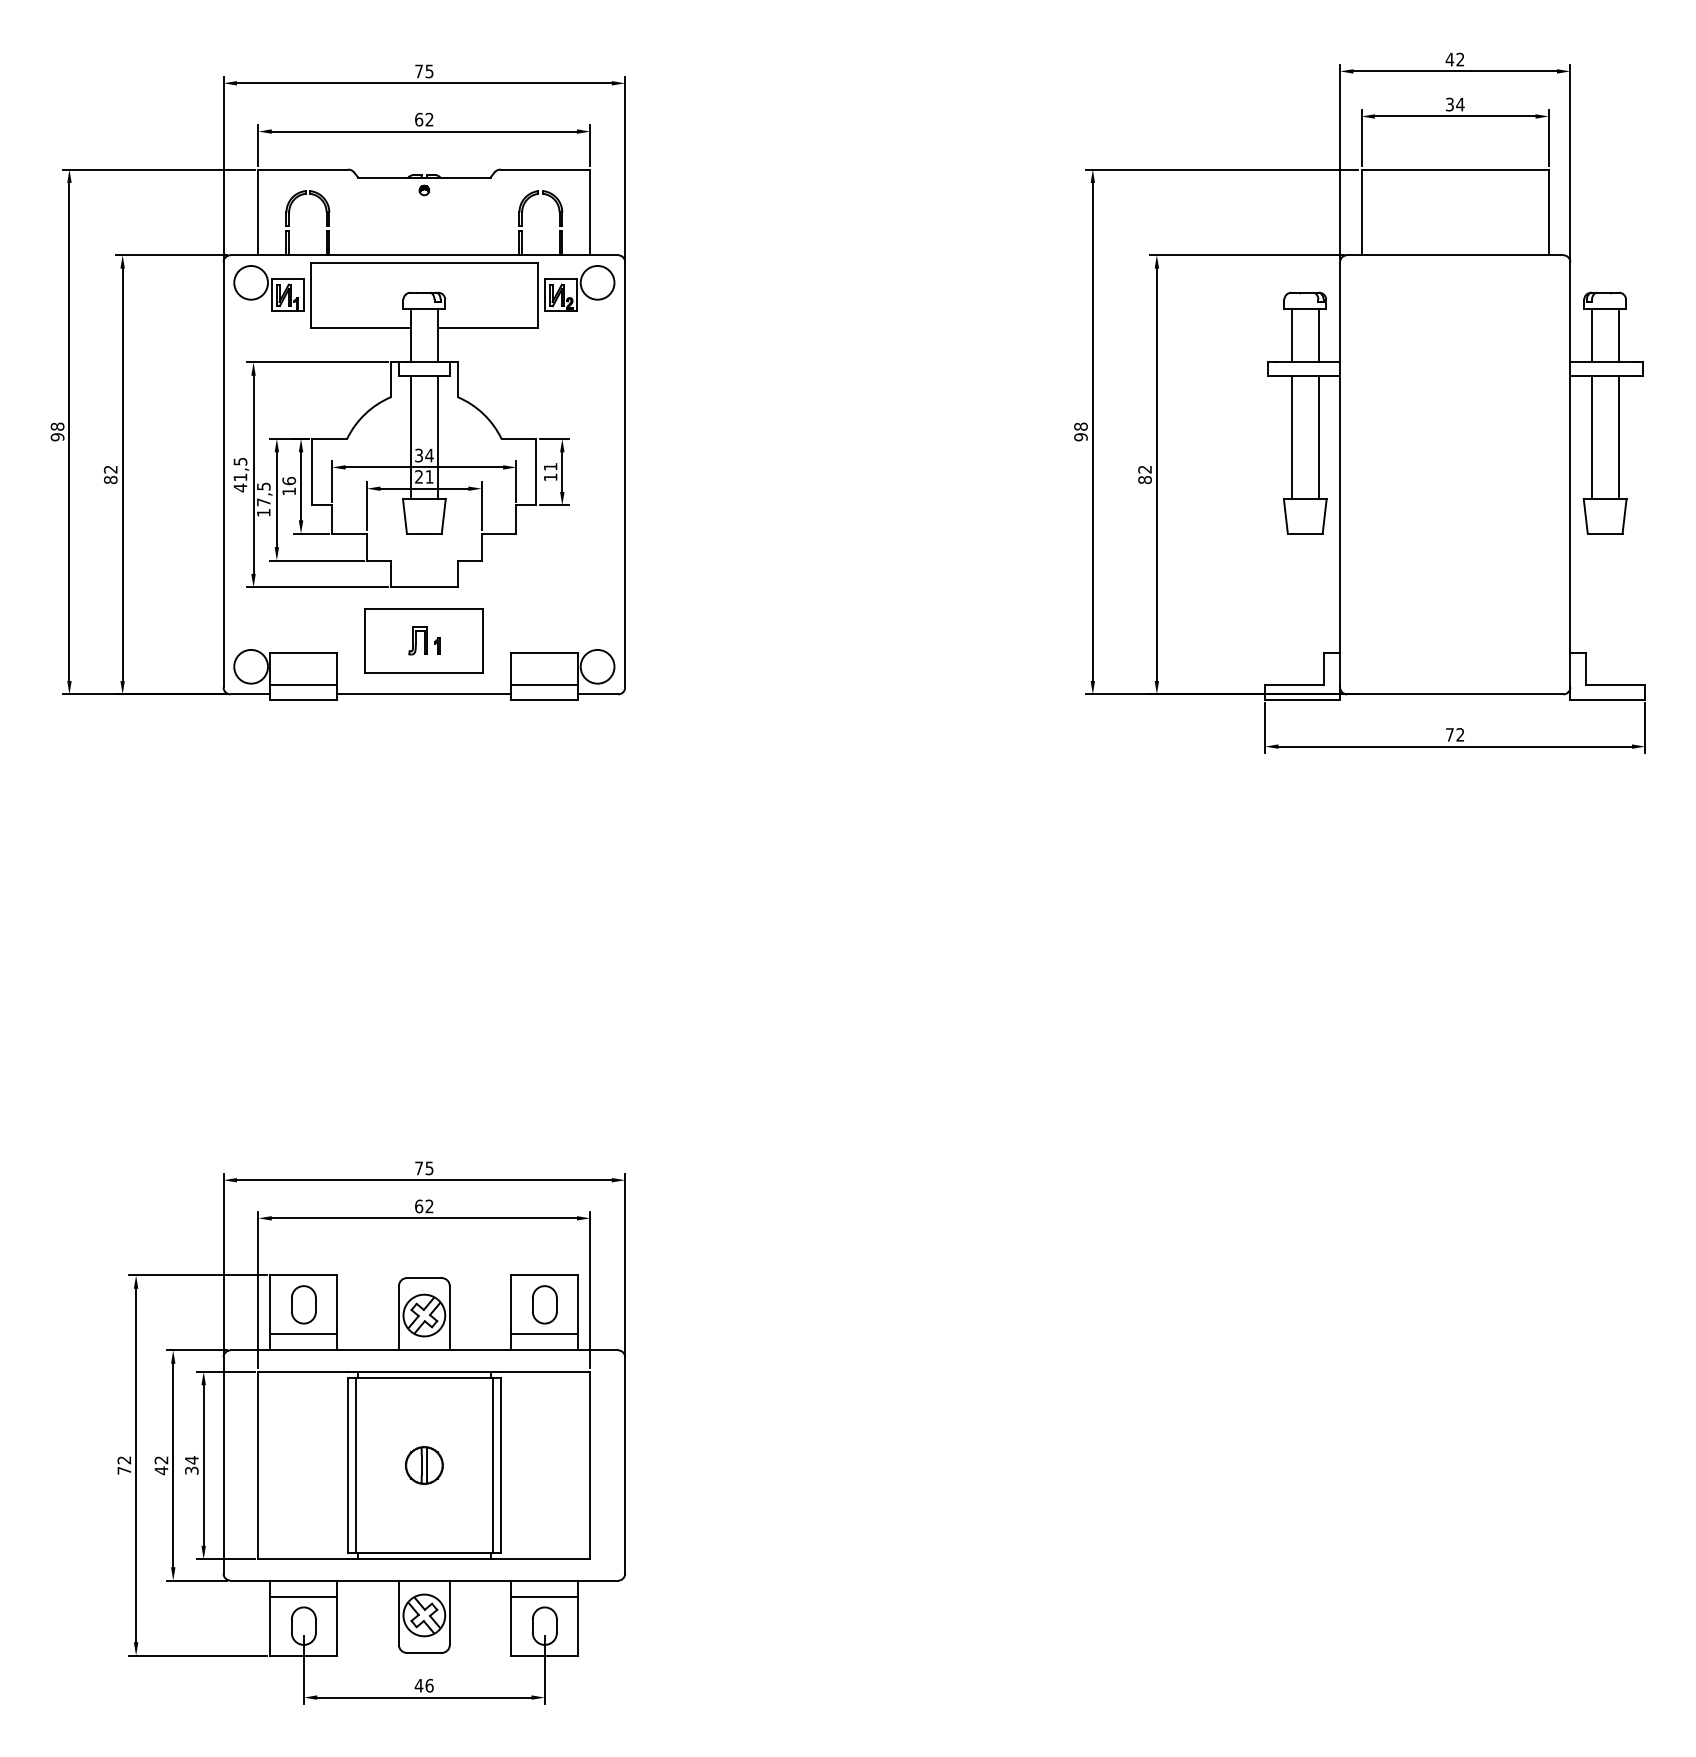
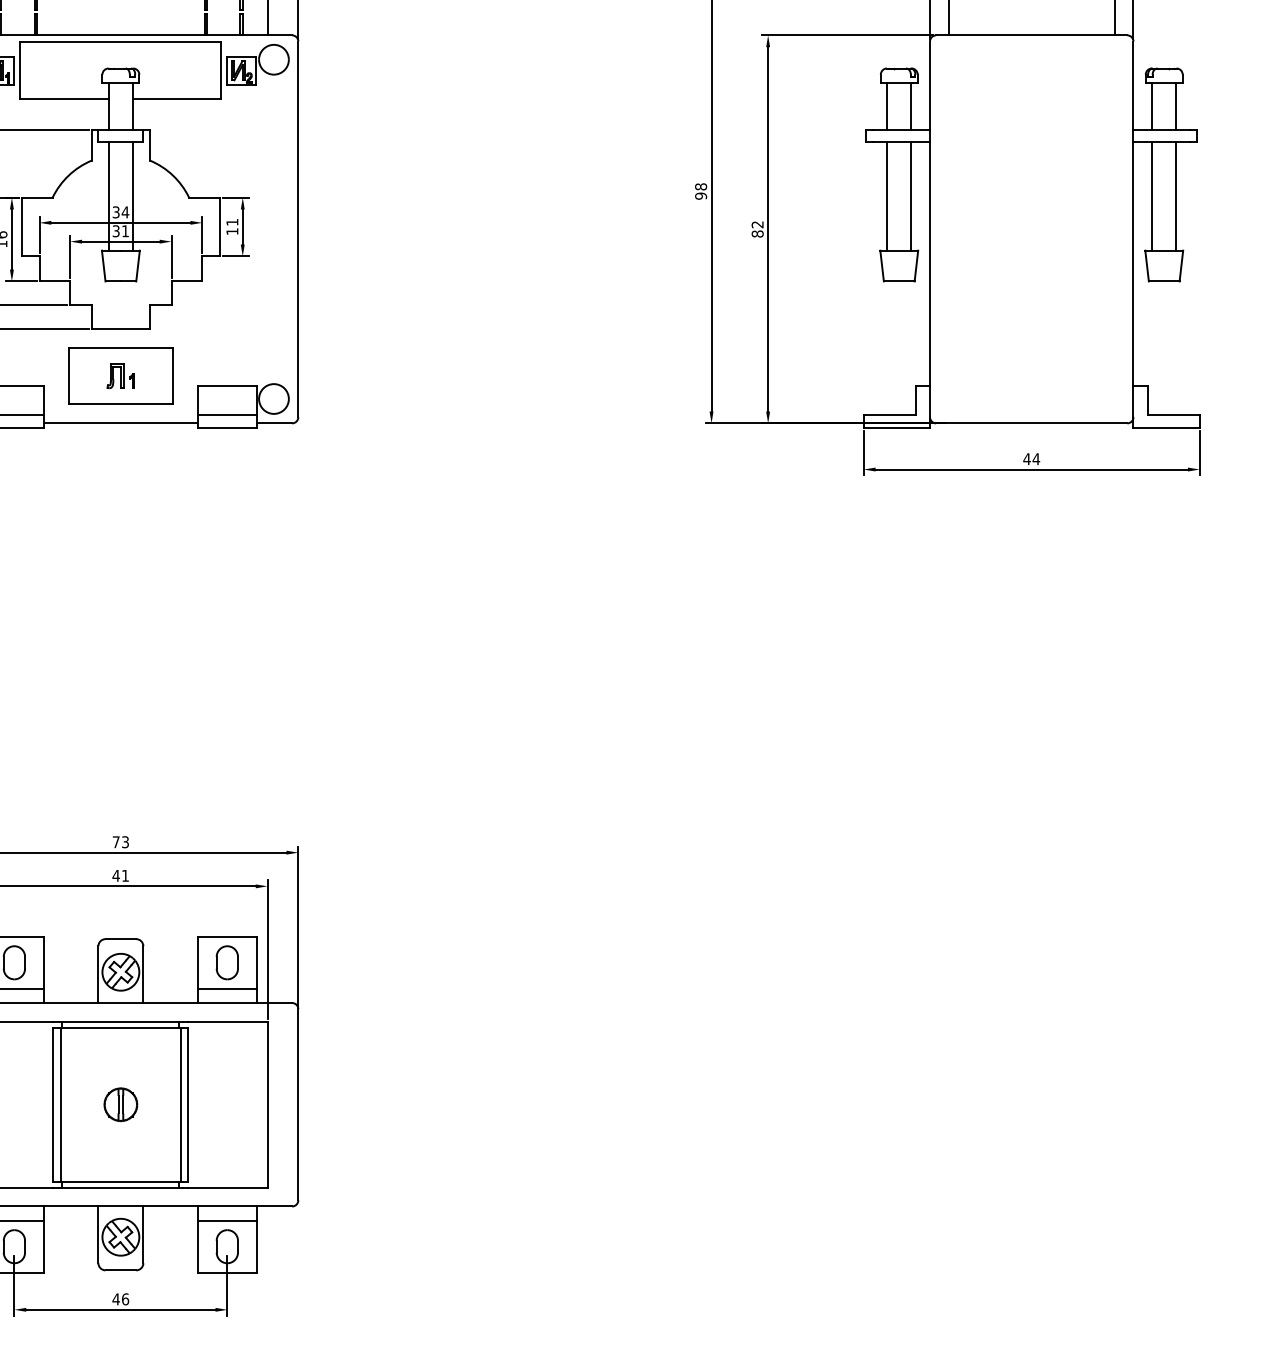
text: (418, 476) -> (115, 230), 21 -> 31
text: (1454, 734) -> (1031, 458), 72 -> 44
text: (429, 1167) -> (125, 841), 75 -> 73
text: (423, 1206) -> (120, 875), 62 -> 41

